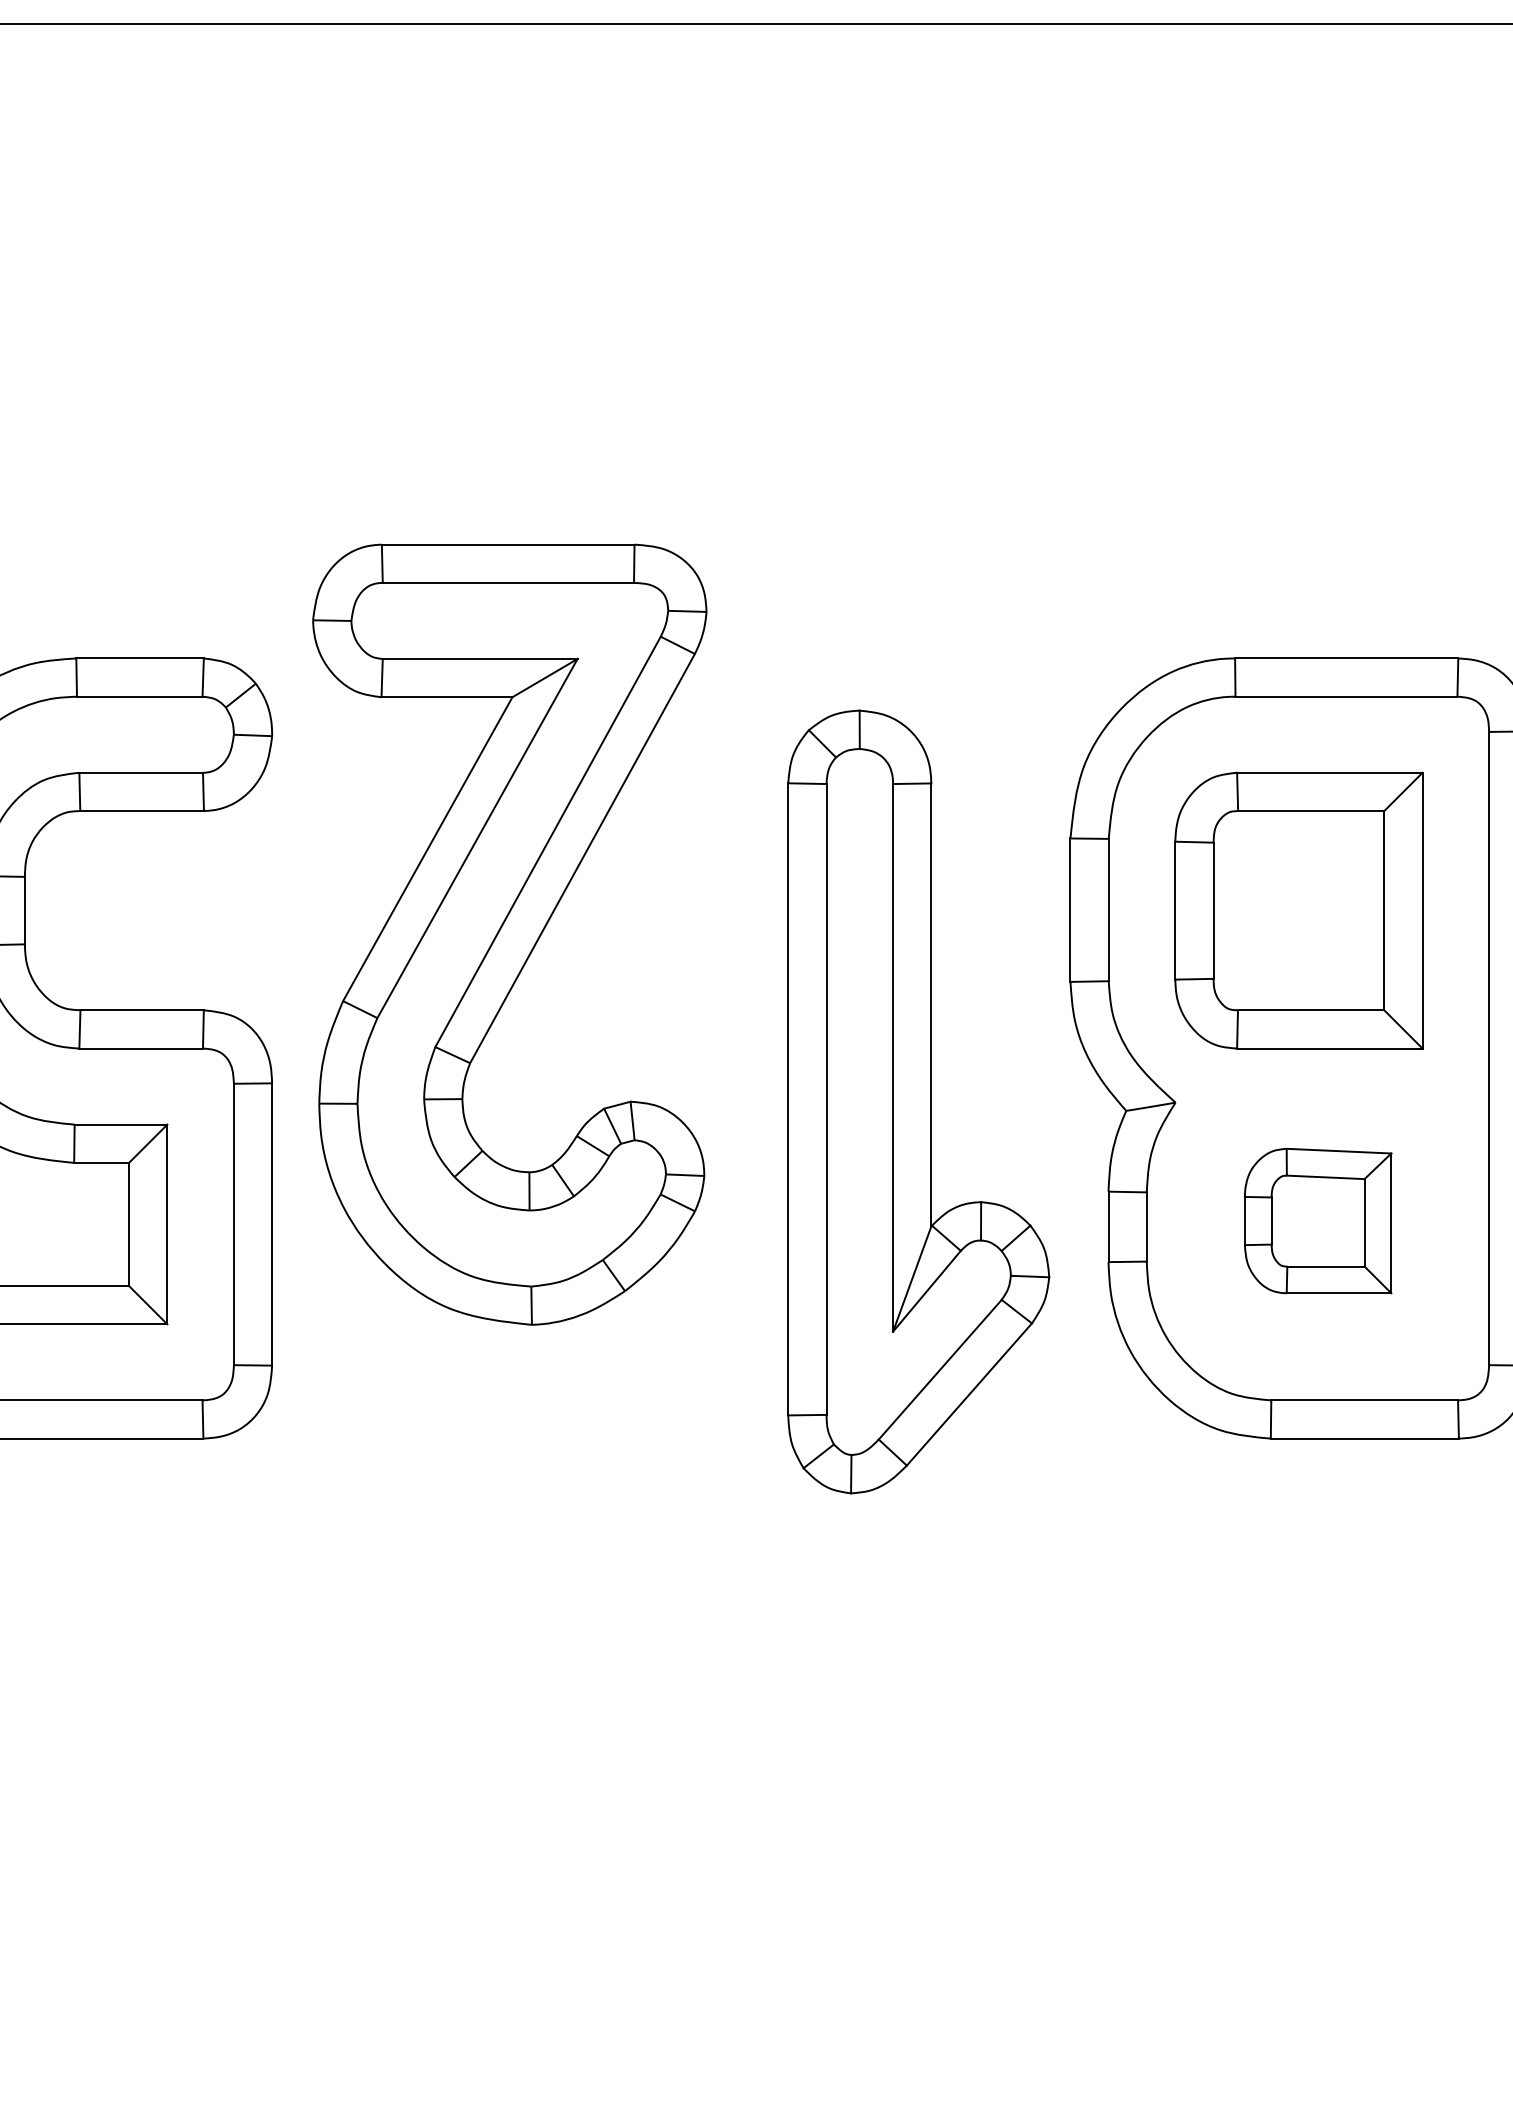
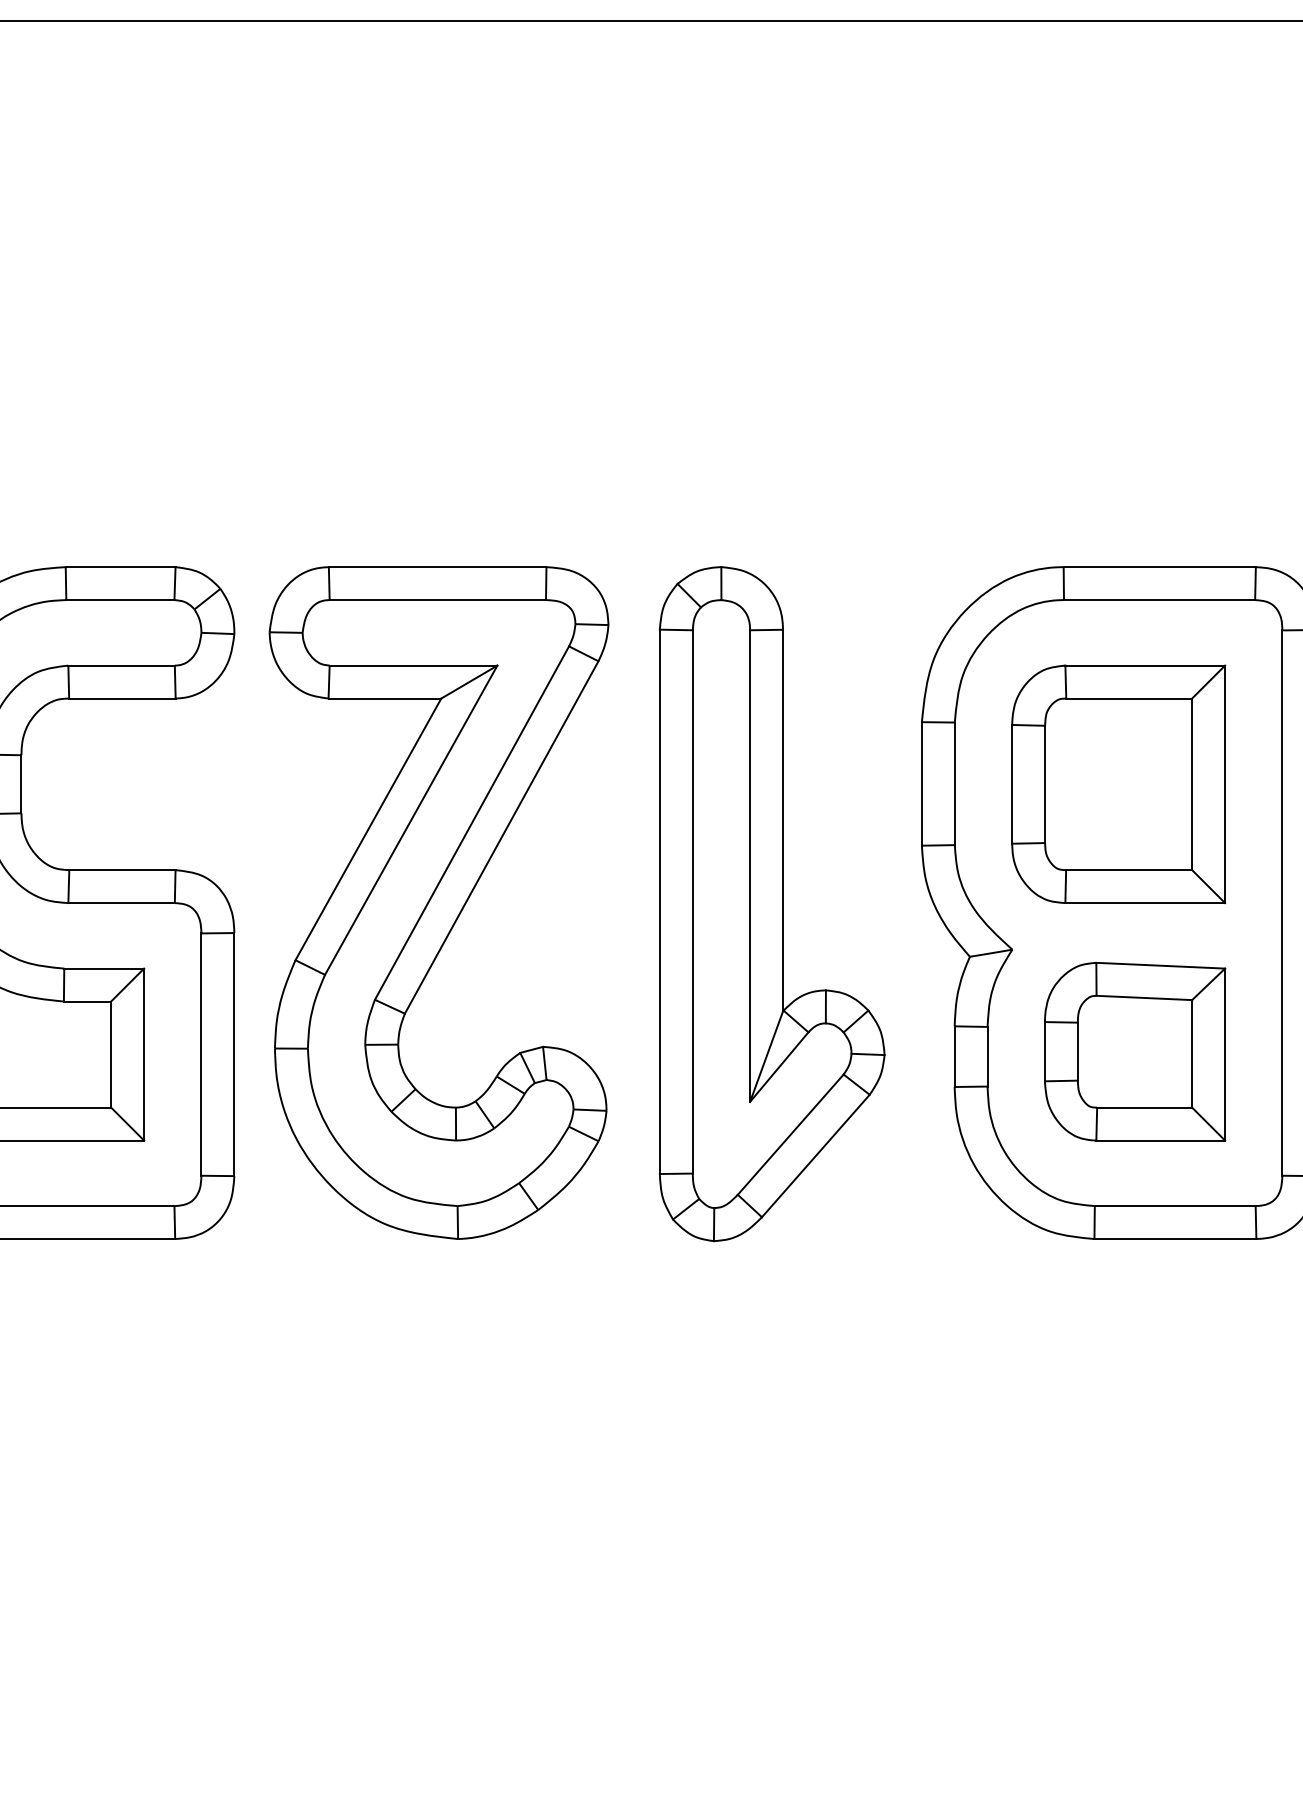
part: (509, 934) -> (438, 902), moved
part: (917, 1102) -> (771, 904), moved
part: (1318, 1220) -> (1135, 1051), size x1.43

